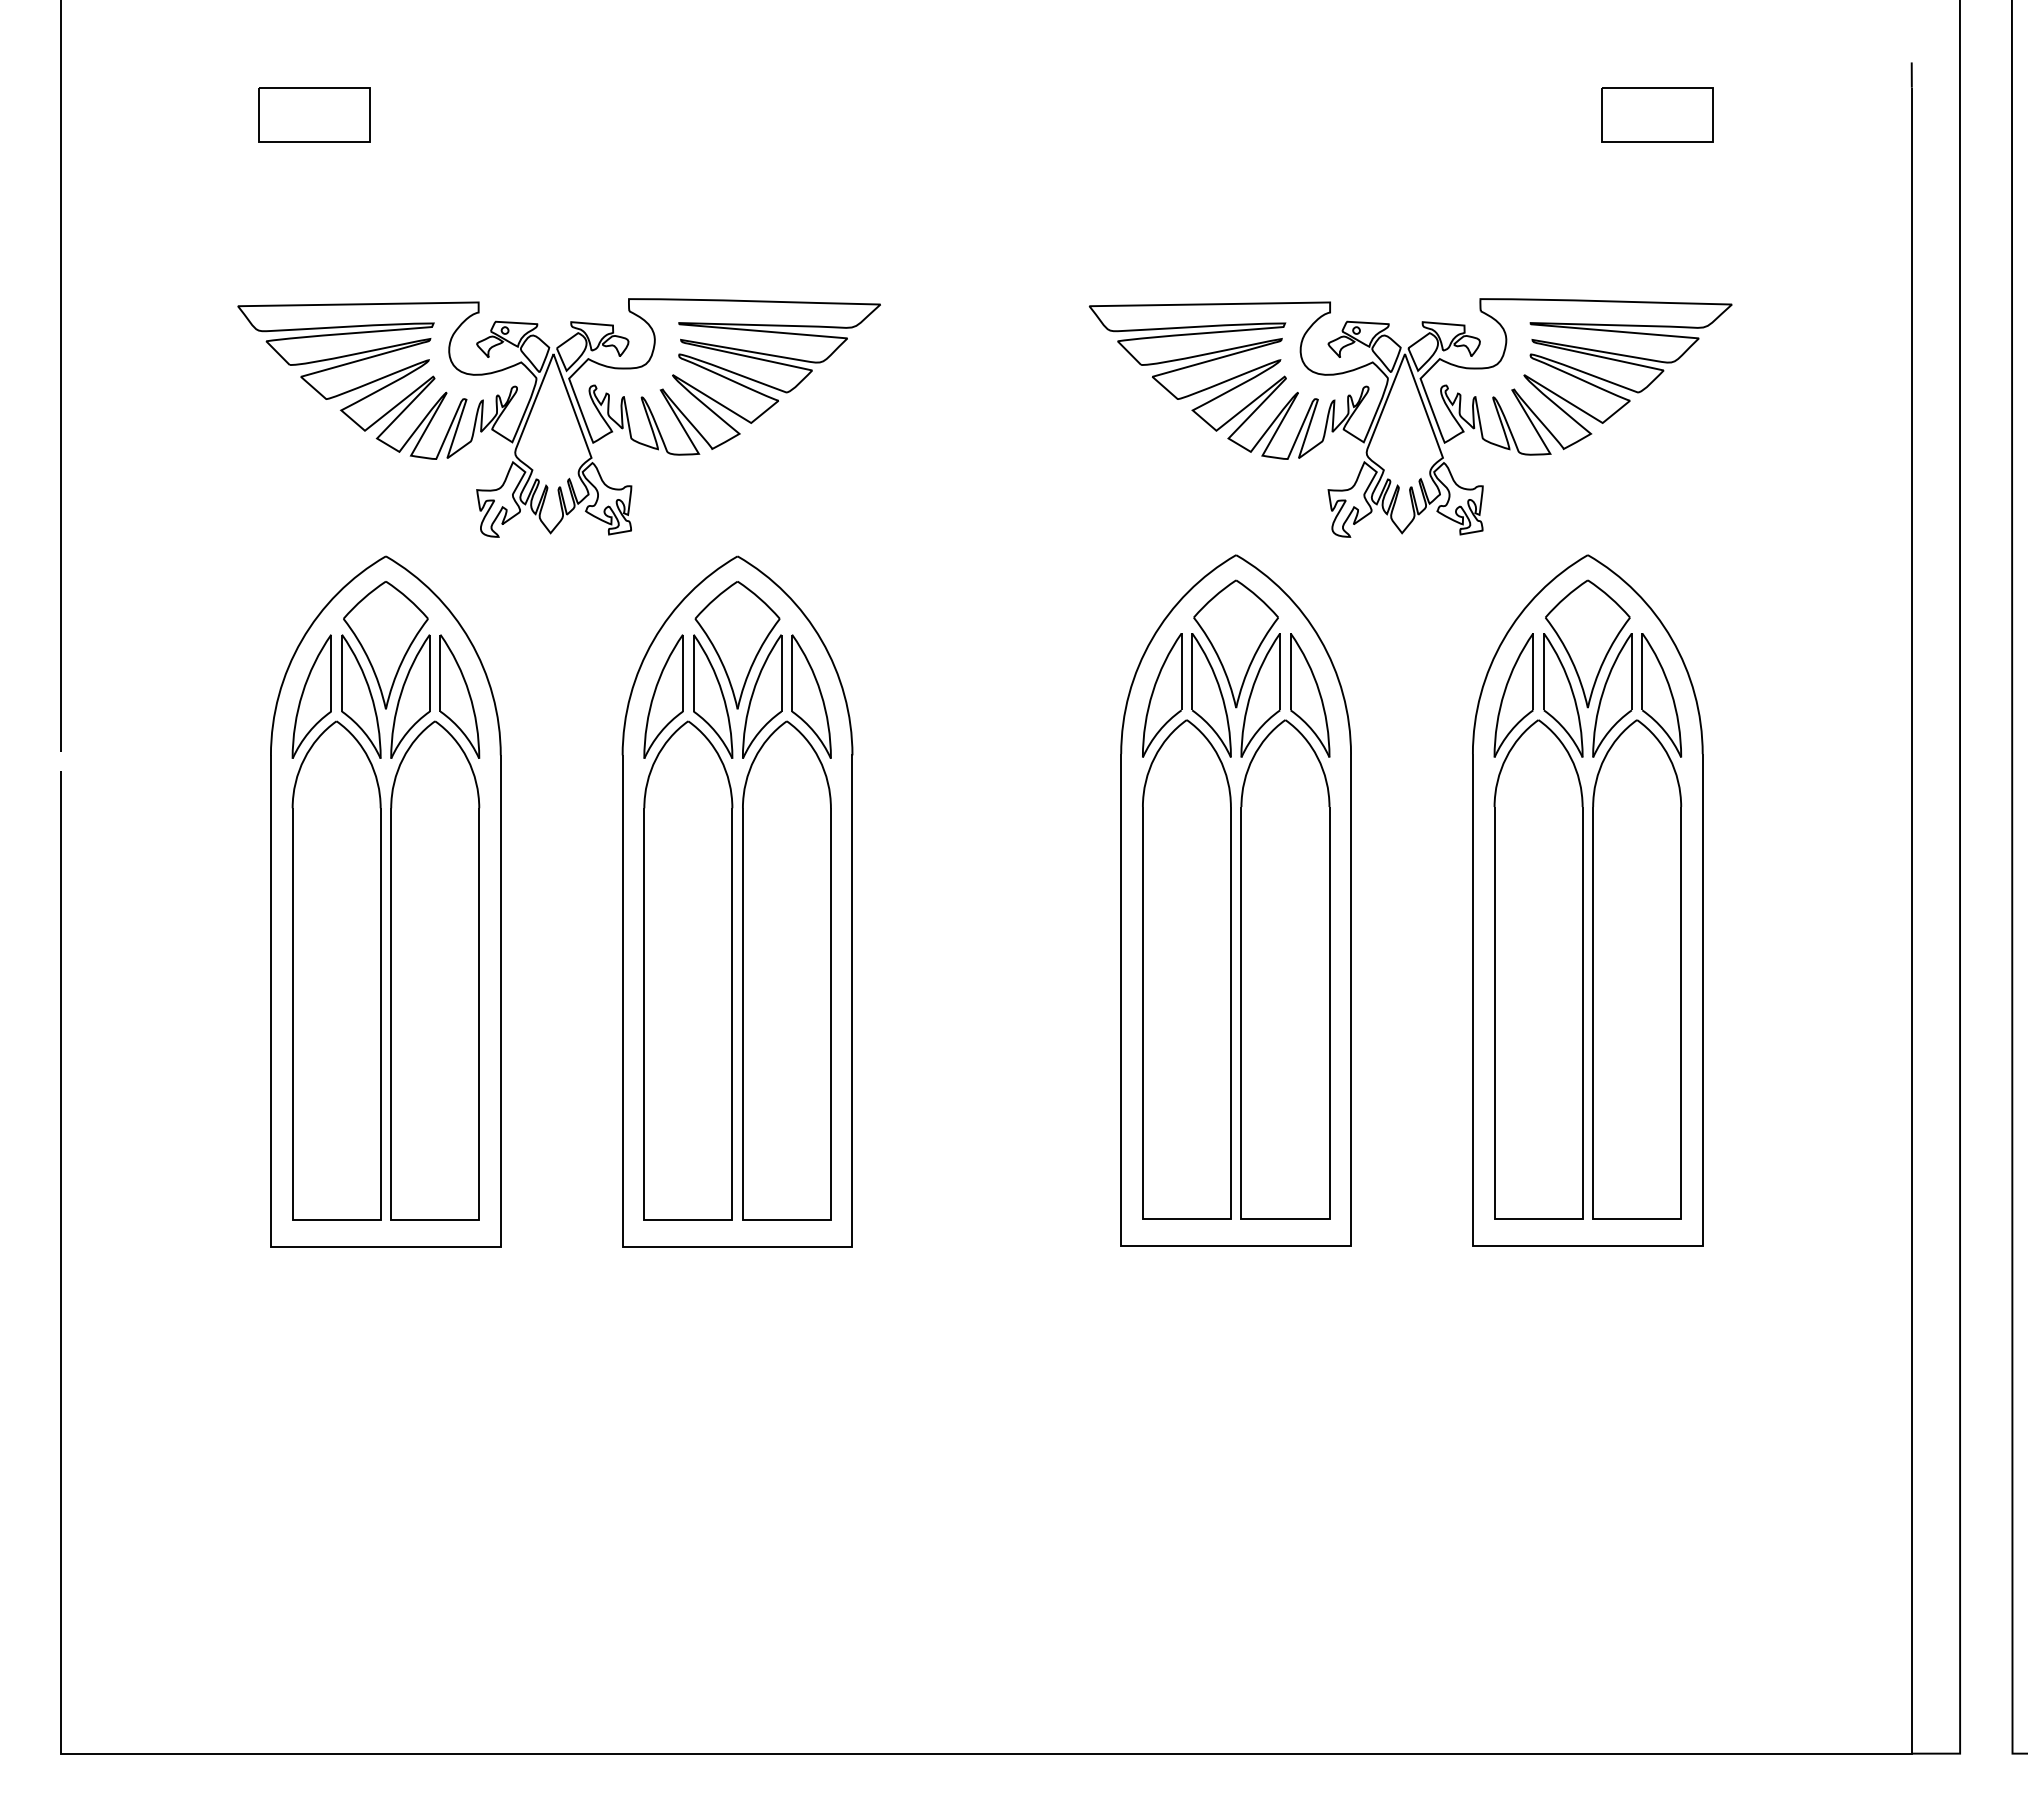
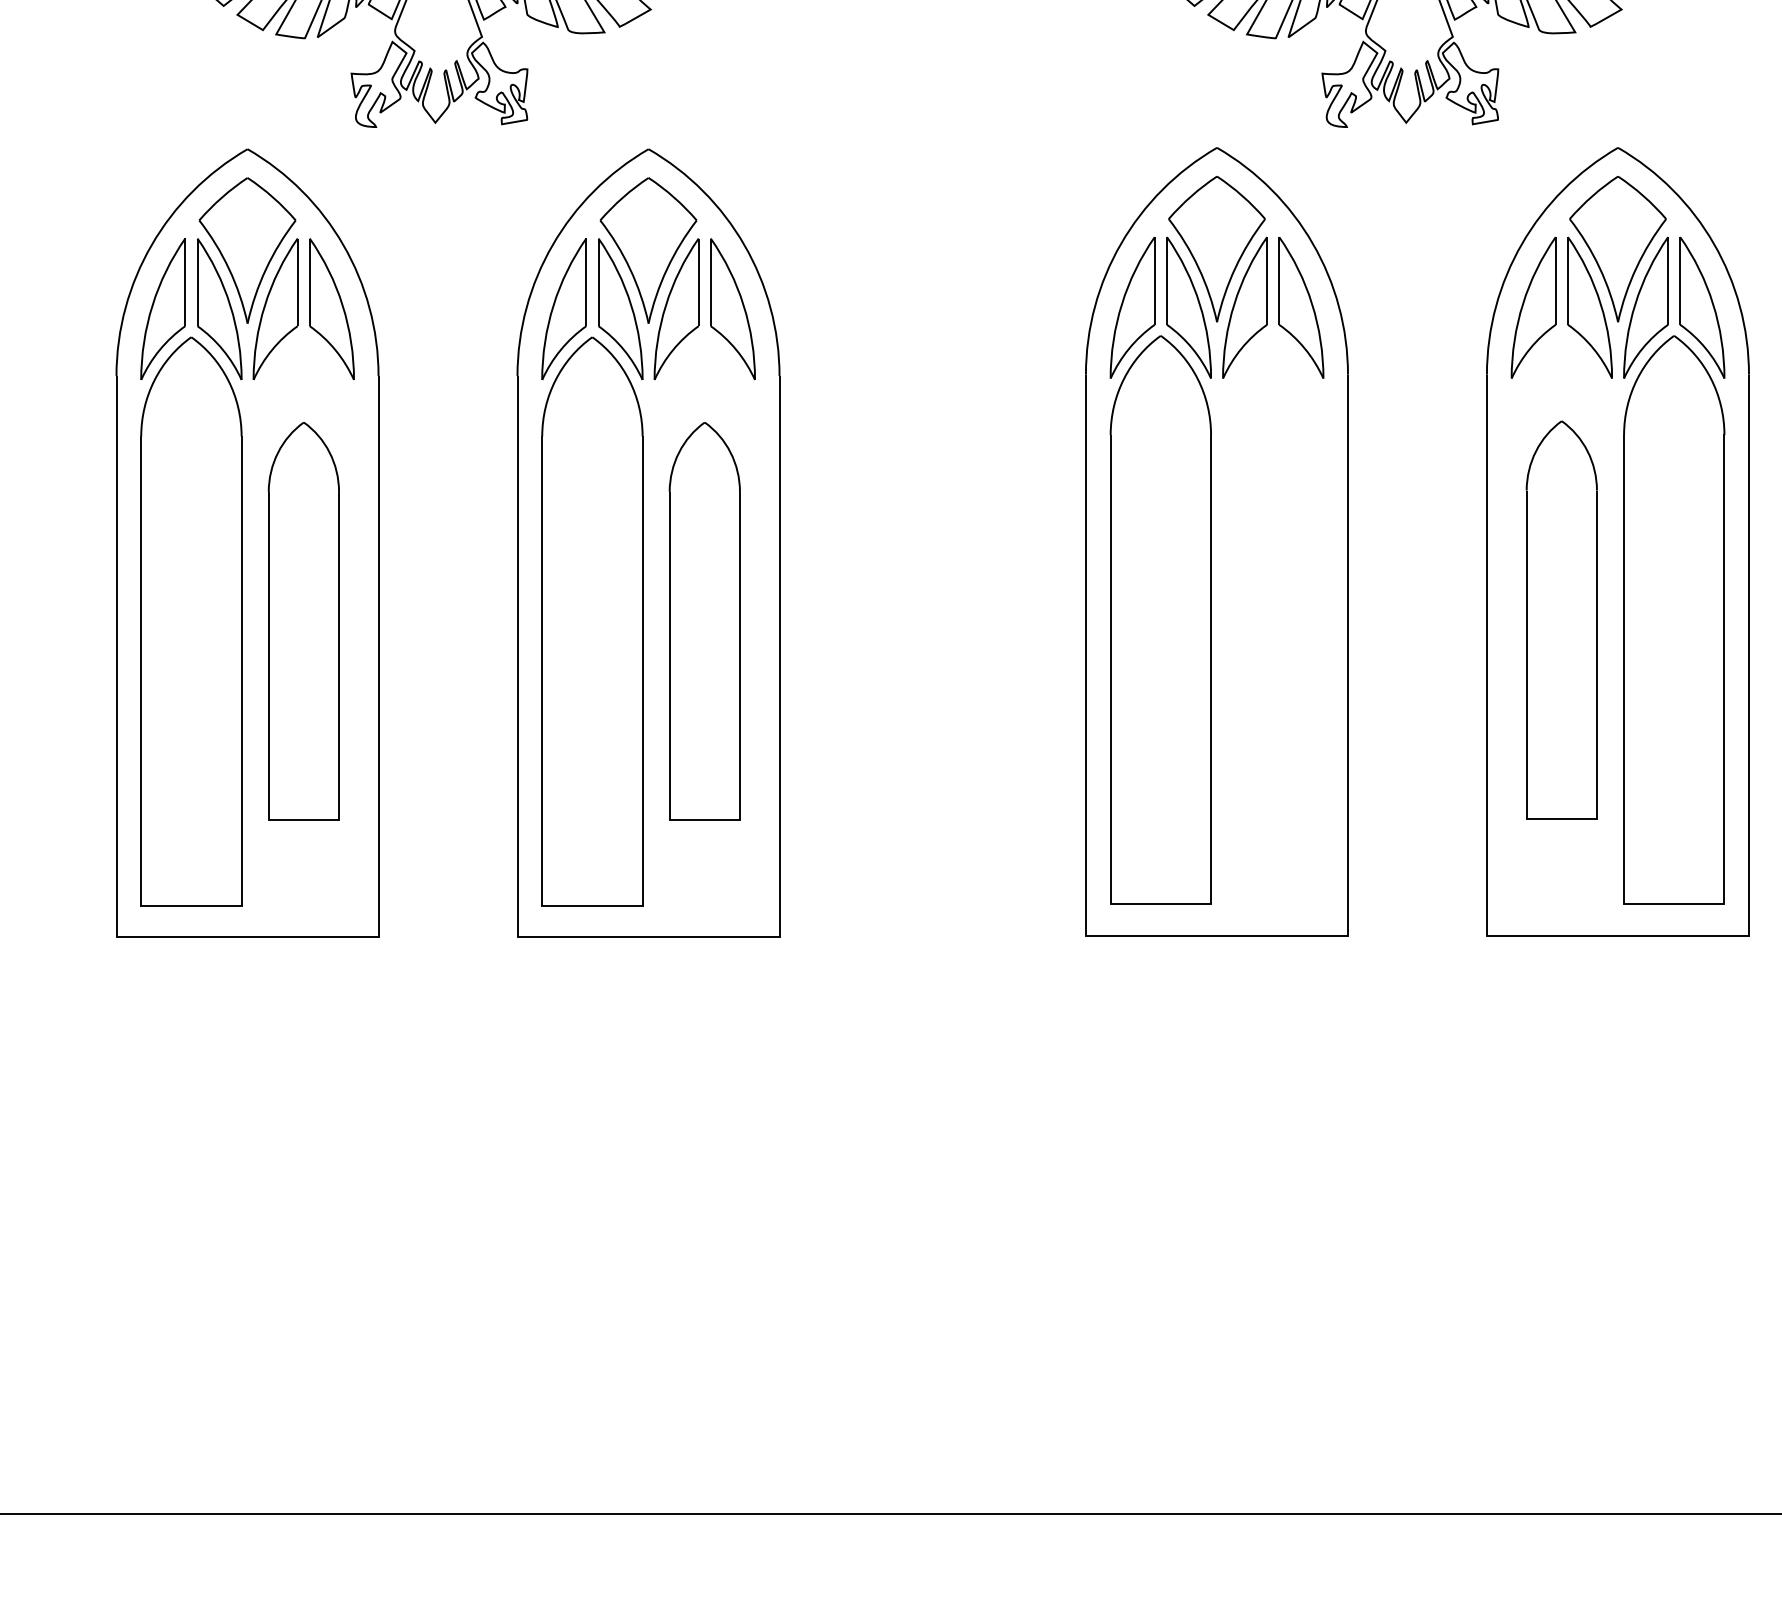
part: (1285, 969) -> (1273, 620), removed
part: (1538, 969) -> (1561, 620), size x0.7
part: (435, 970) -> (304, 621), size x0.7
part: (786, 970) -> (704, 621), size x0.7

